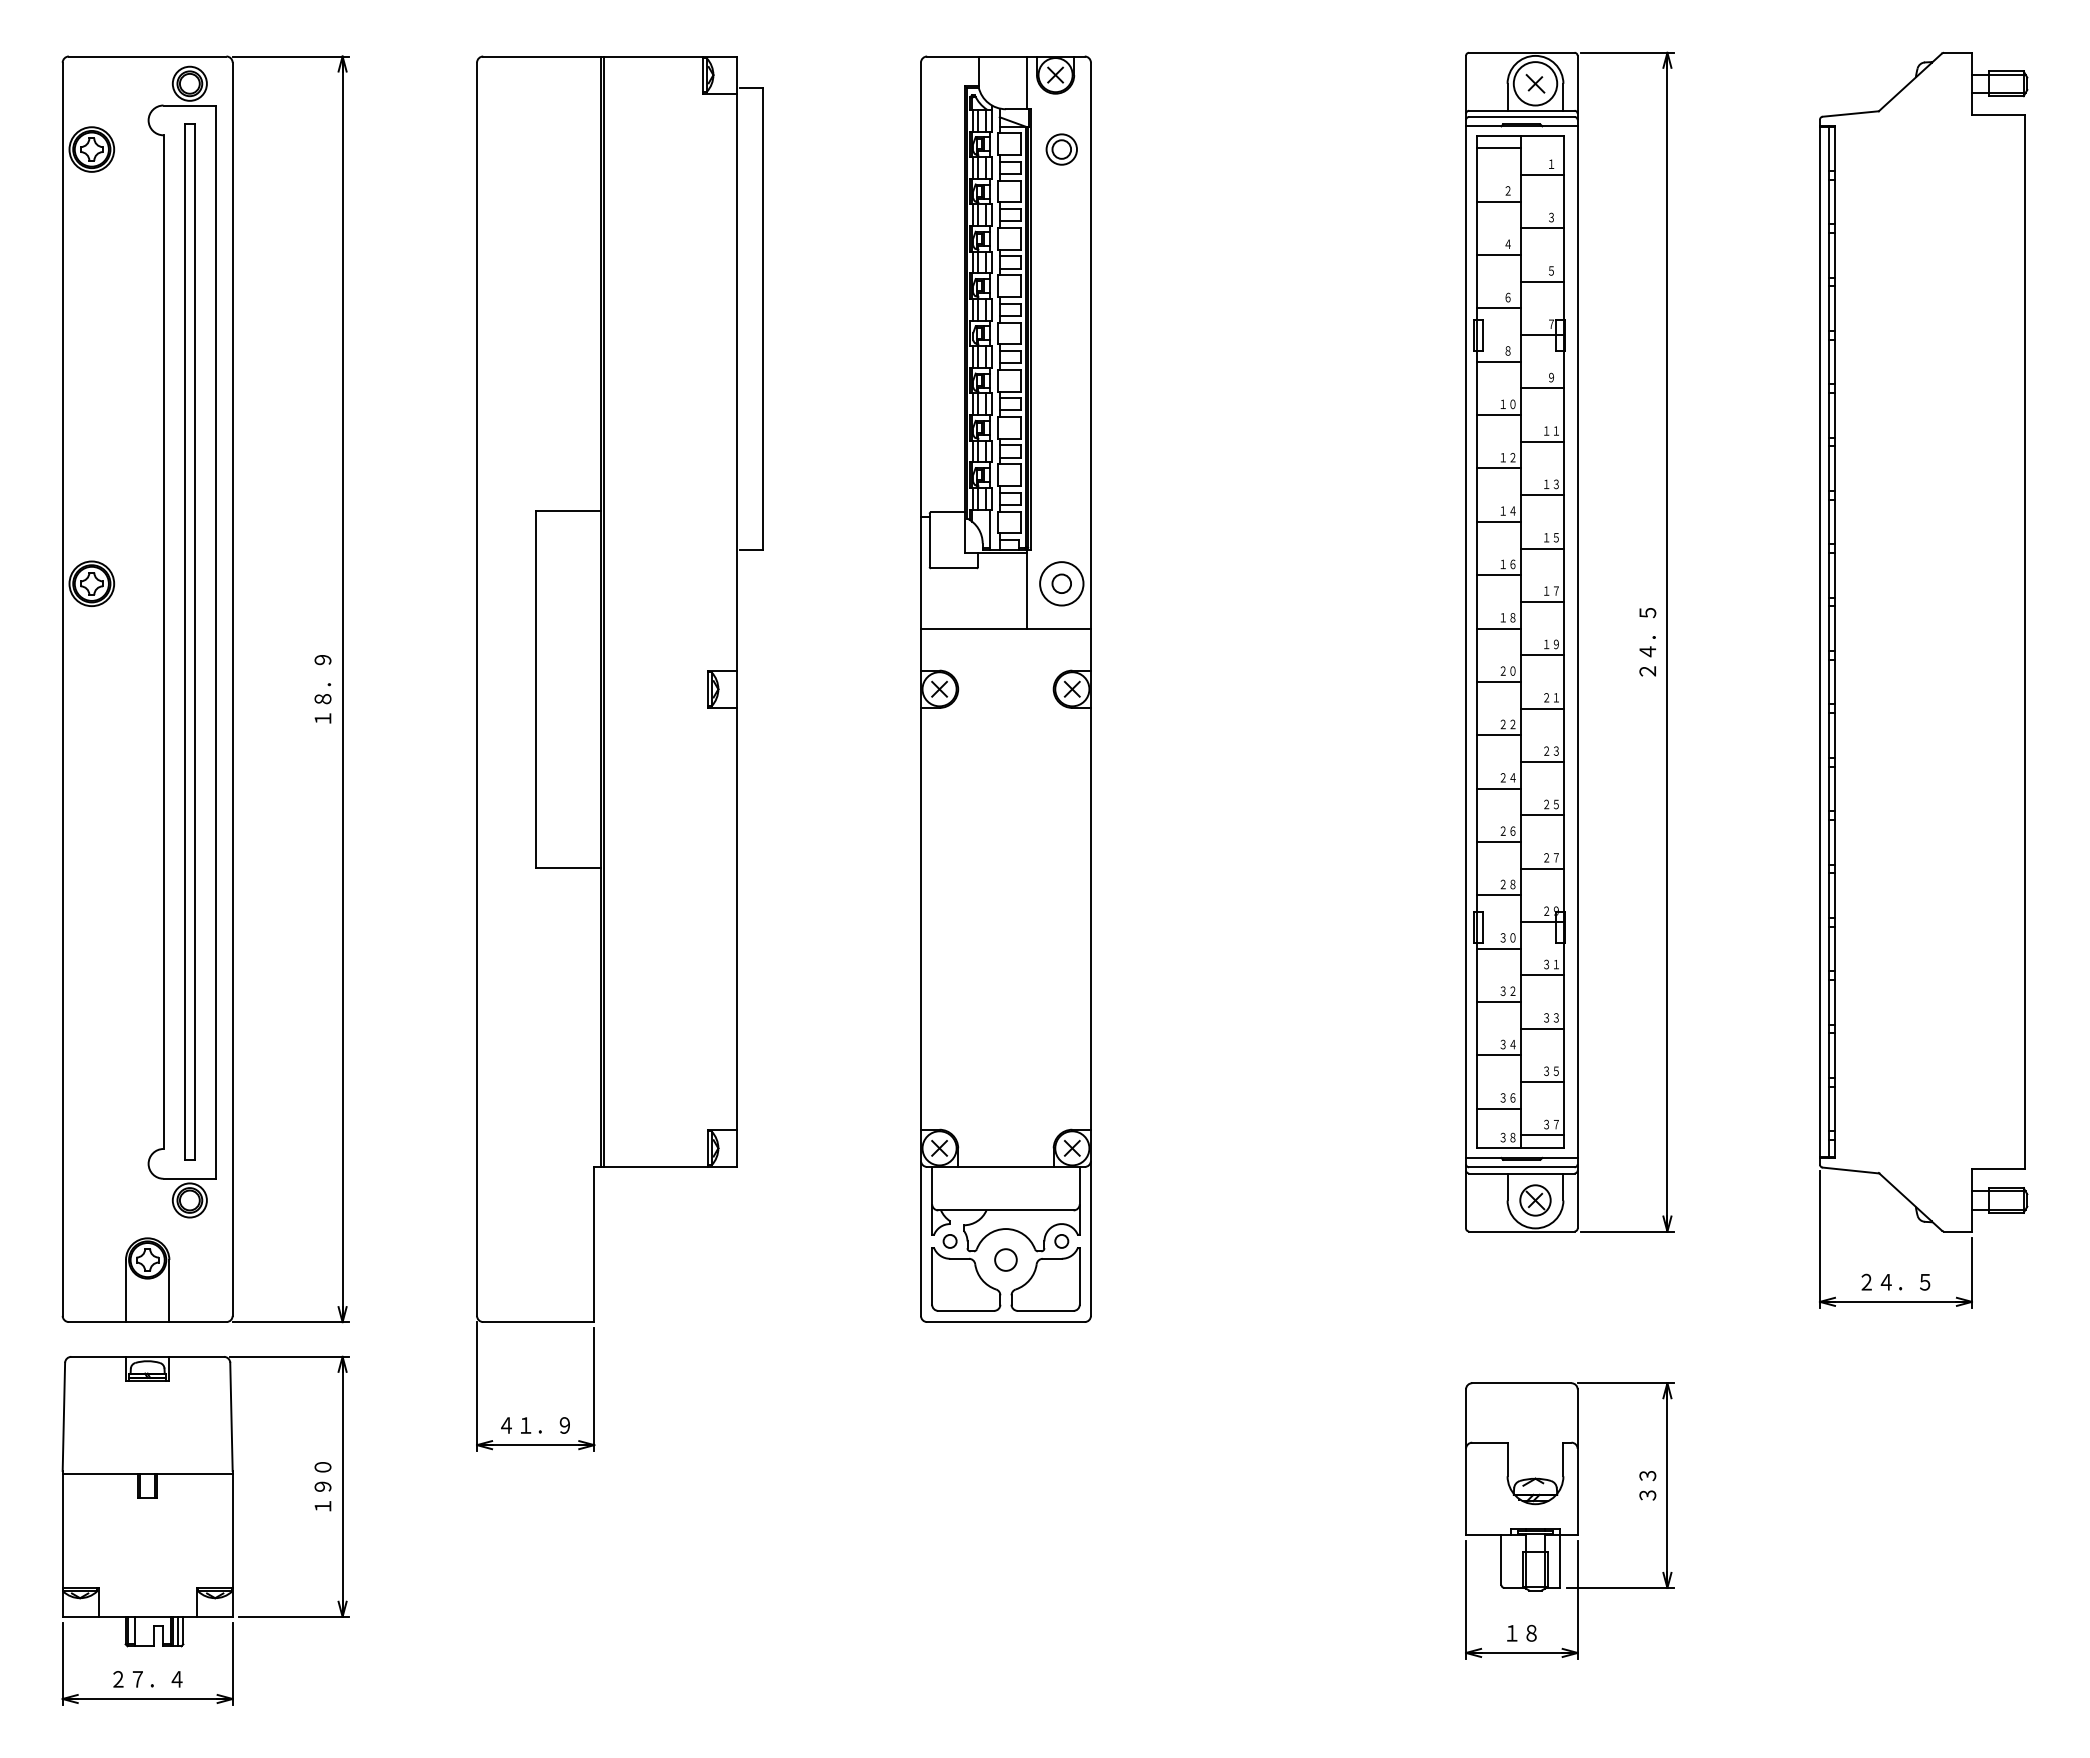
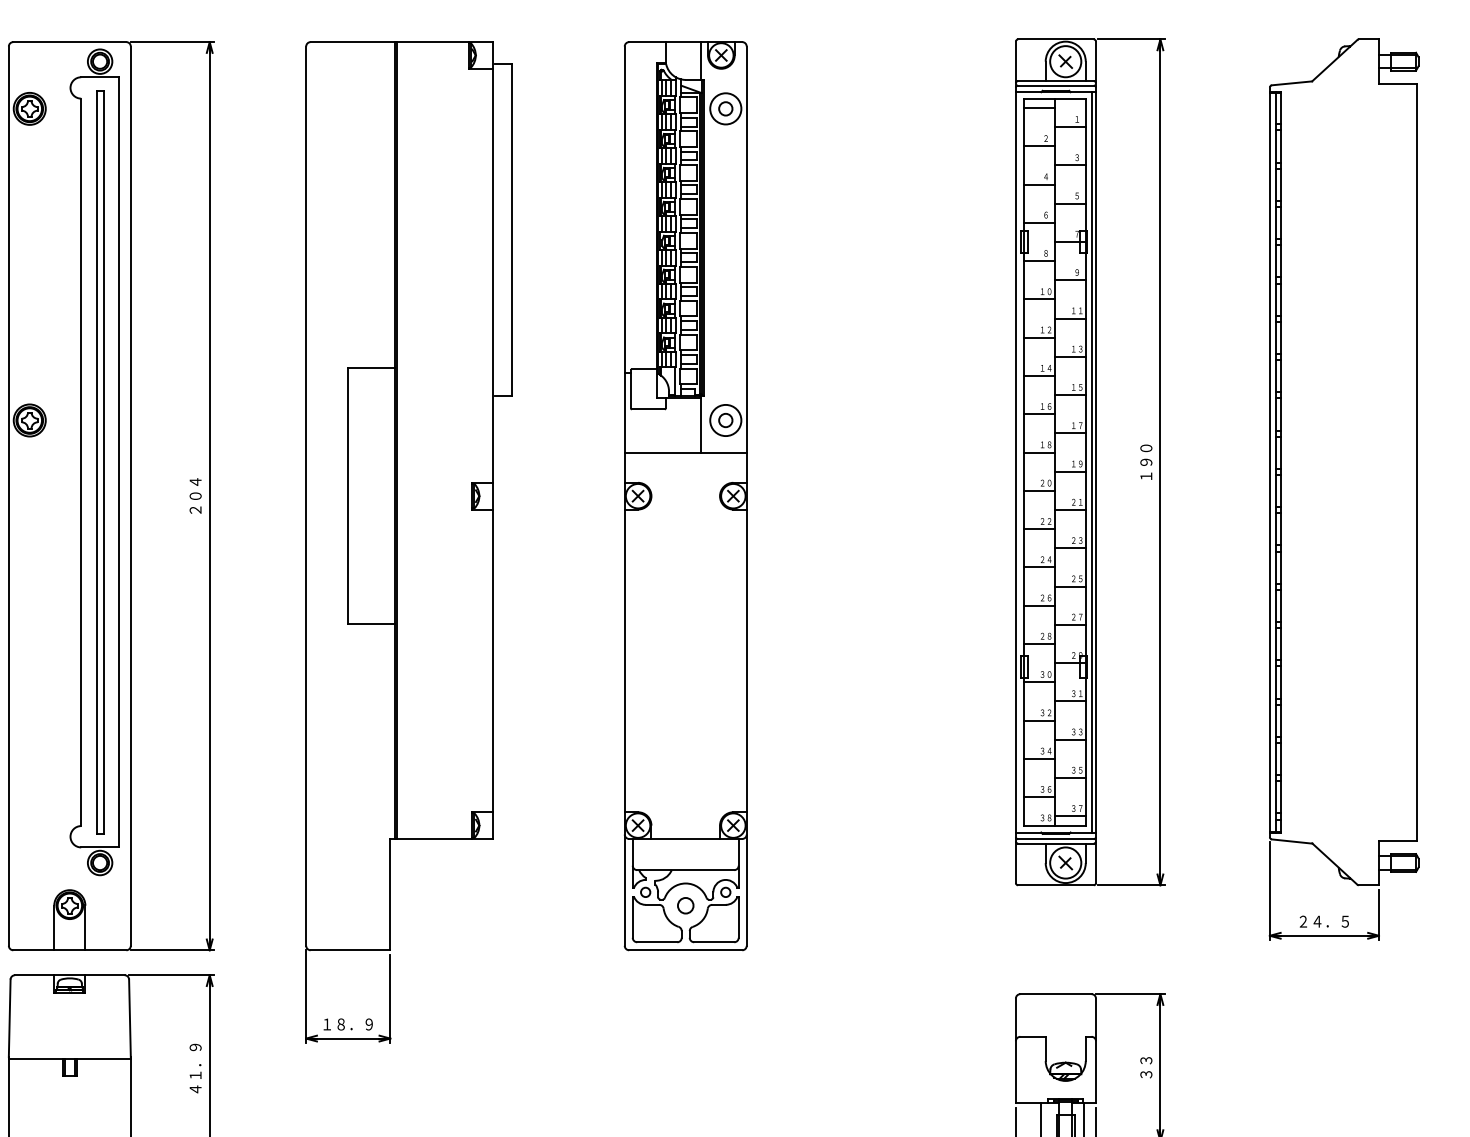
circle: (1061, 149) -> (725, 108), size x1.43
line: (1572, 641) -> (1092, 461), added
text: (1647, 642) -> (1146, 462), ２４．５ -> １９０
text: (322, 689) -> (195, 496), １８．９ -> ２０４
circle: (1535, 1200) -> (1065, 863), size x1.43
text: (516, 1425) -> (334, 1024), ４１．９ -> １８．９
text: (322, 1486) -> (195, 1068), １９０ -> ４１．９

